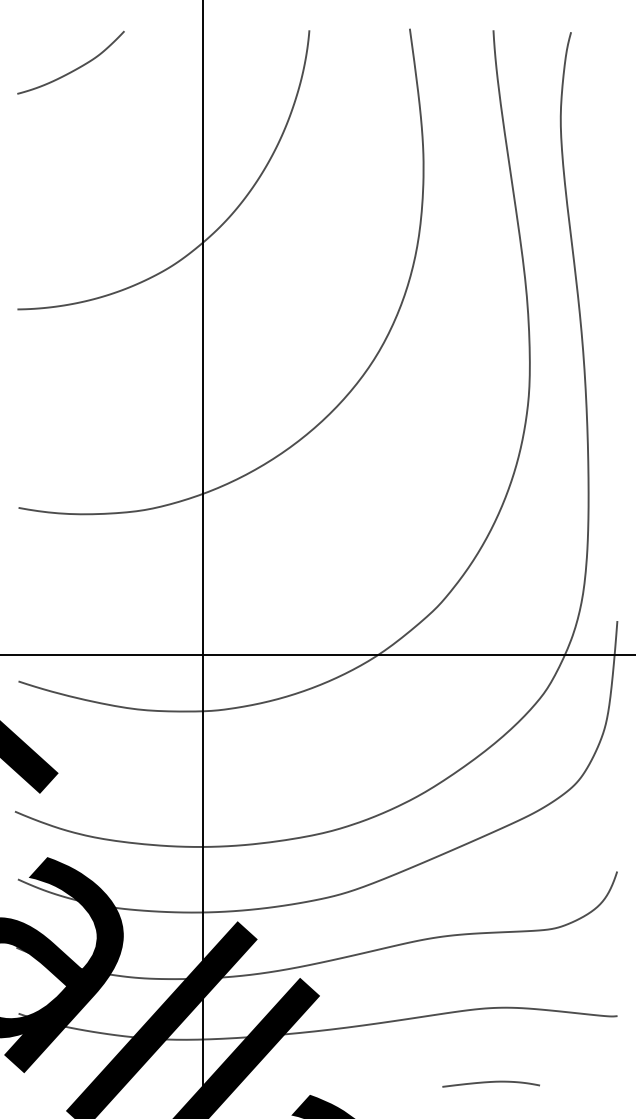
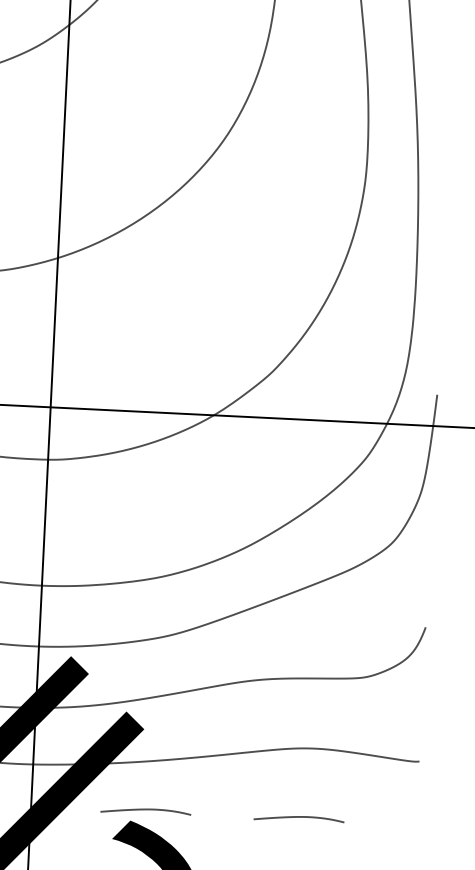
curve: (325, 1082) -> (145, 809), added

